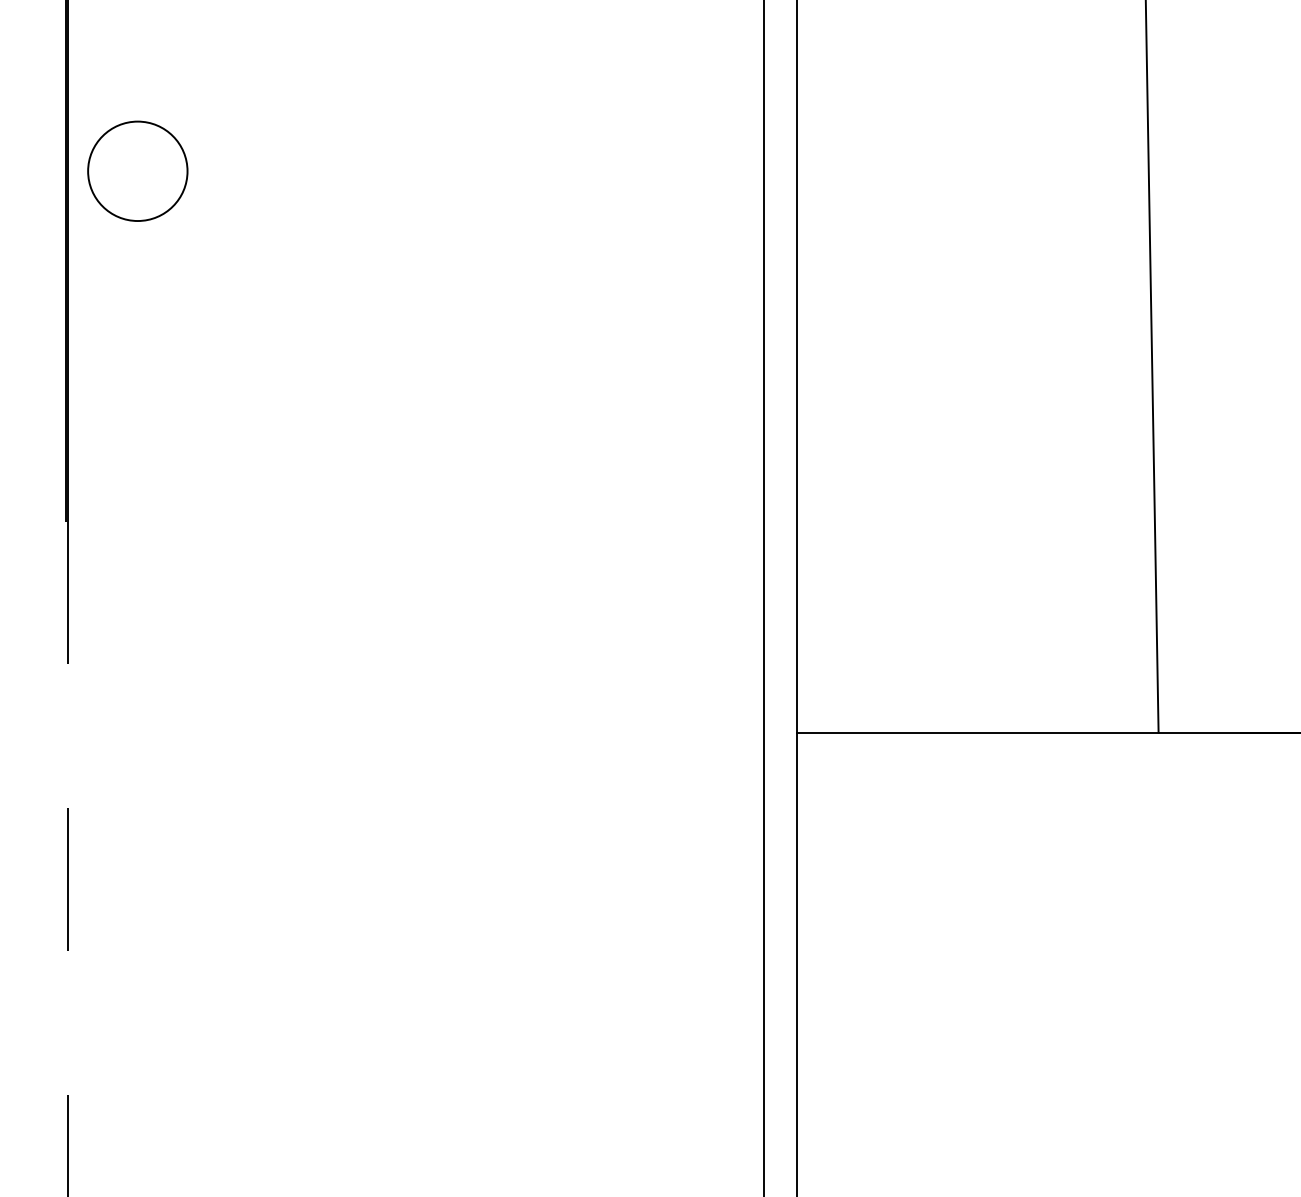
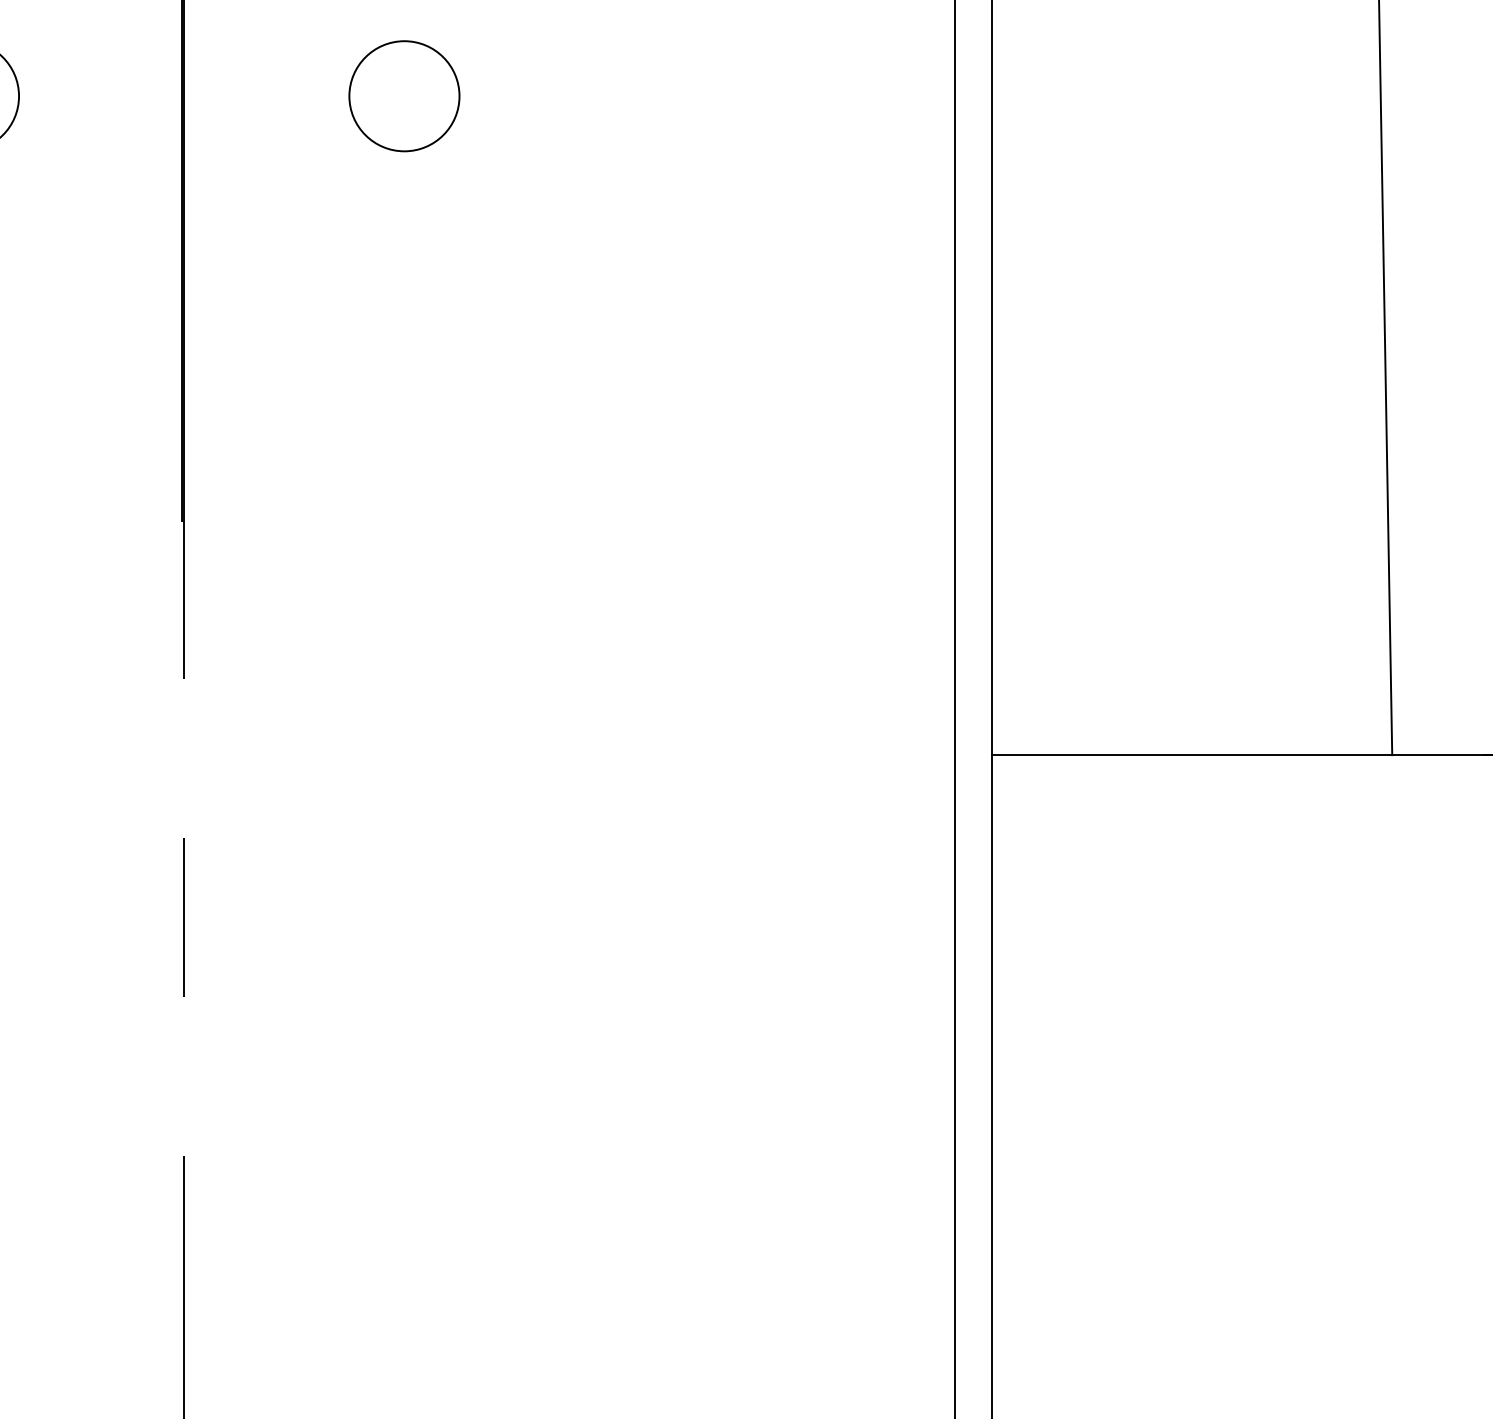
circle: (137, 171) -> (404, 96), moved

